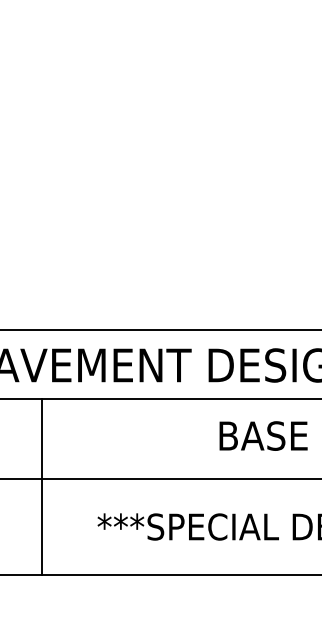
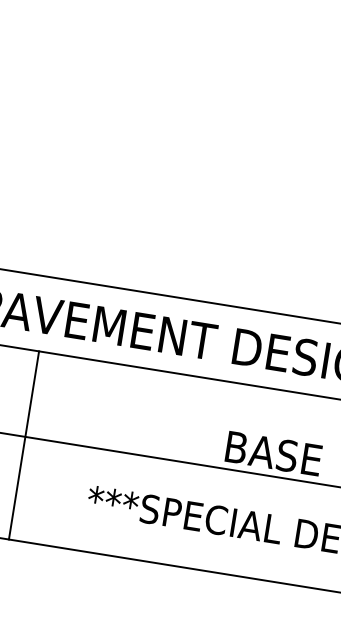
text: (263, 435) -> (273, 453), moved
line: (42, 486) -> (24, 444), moved

